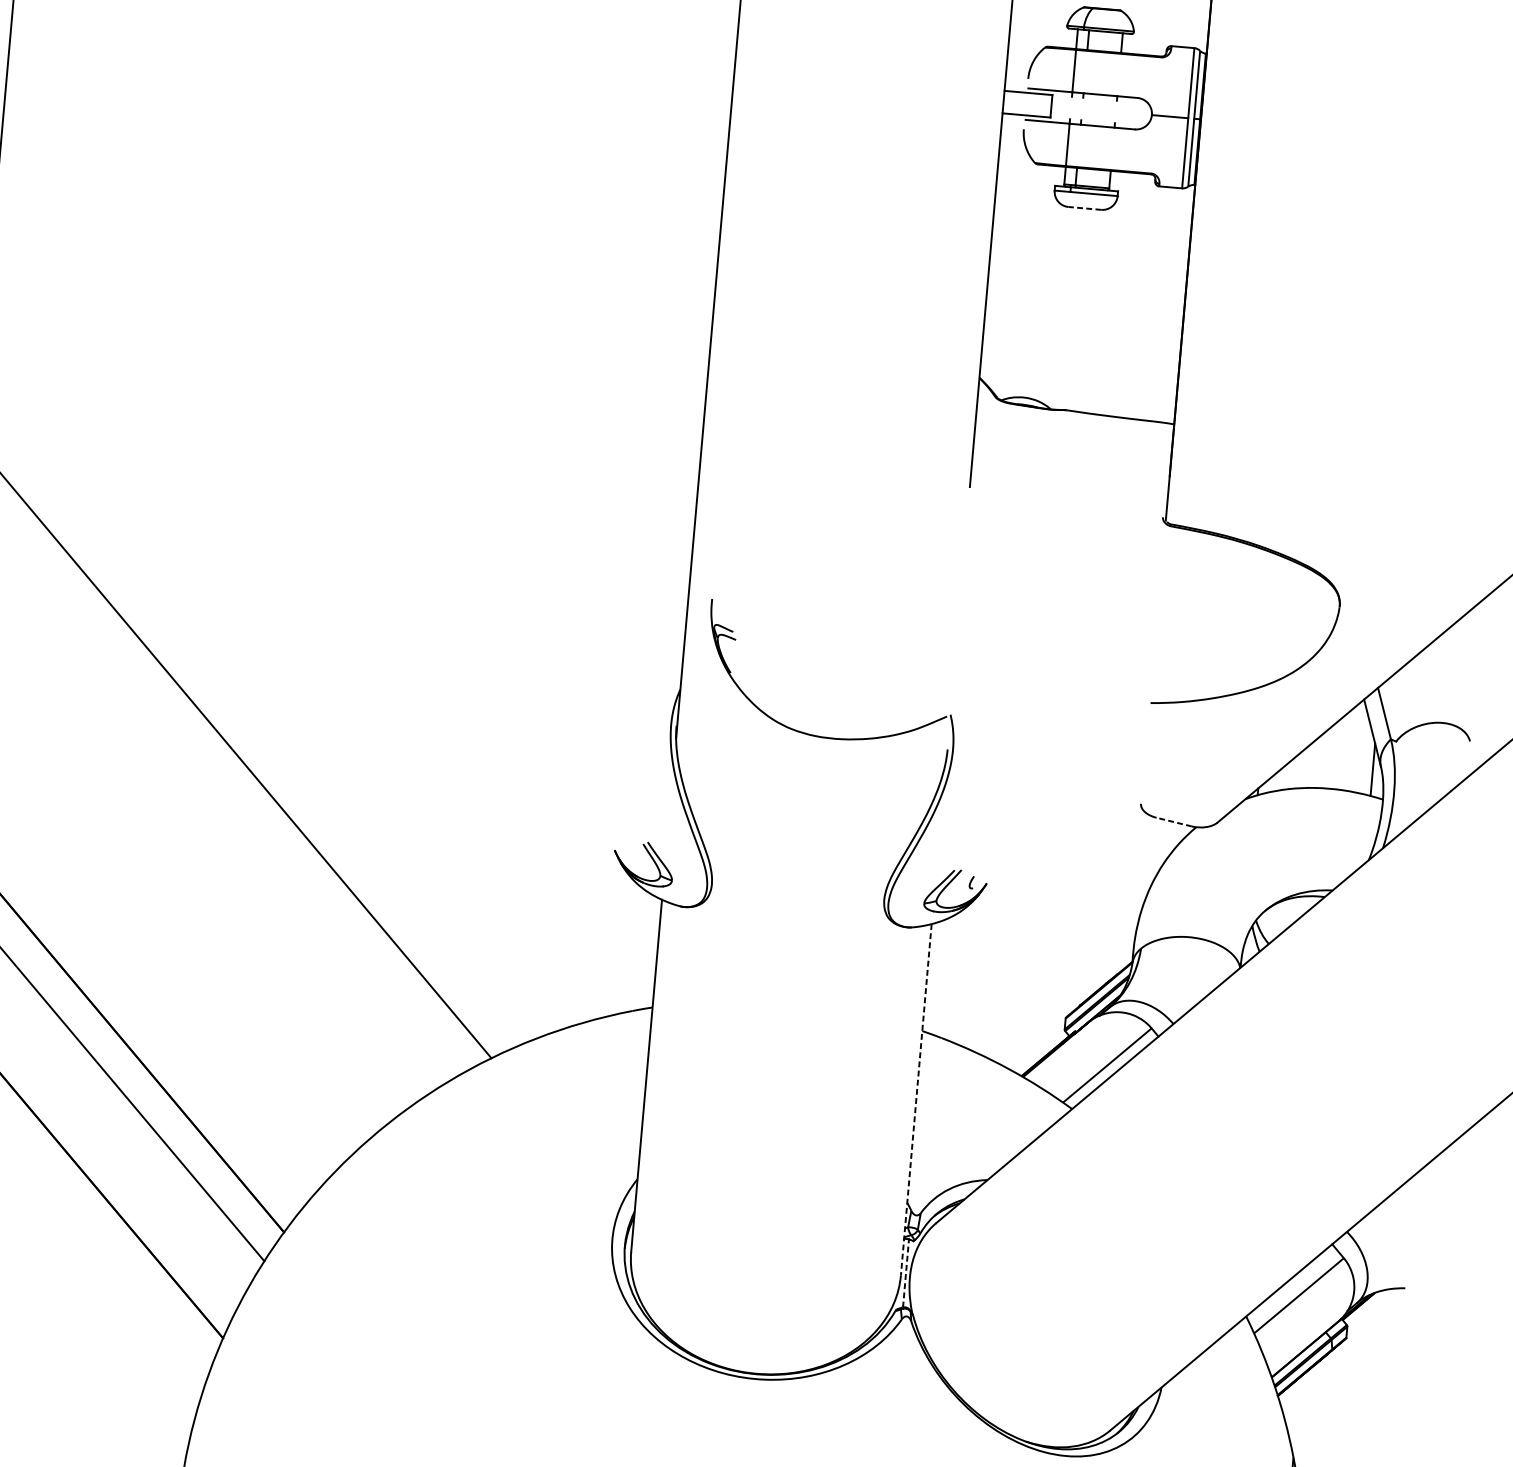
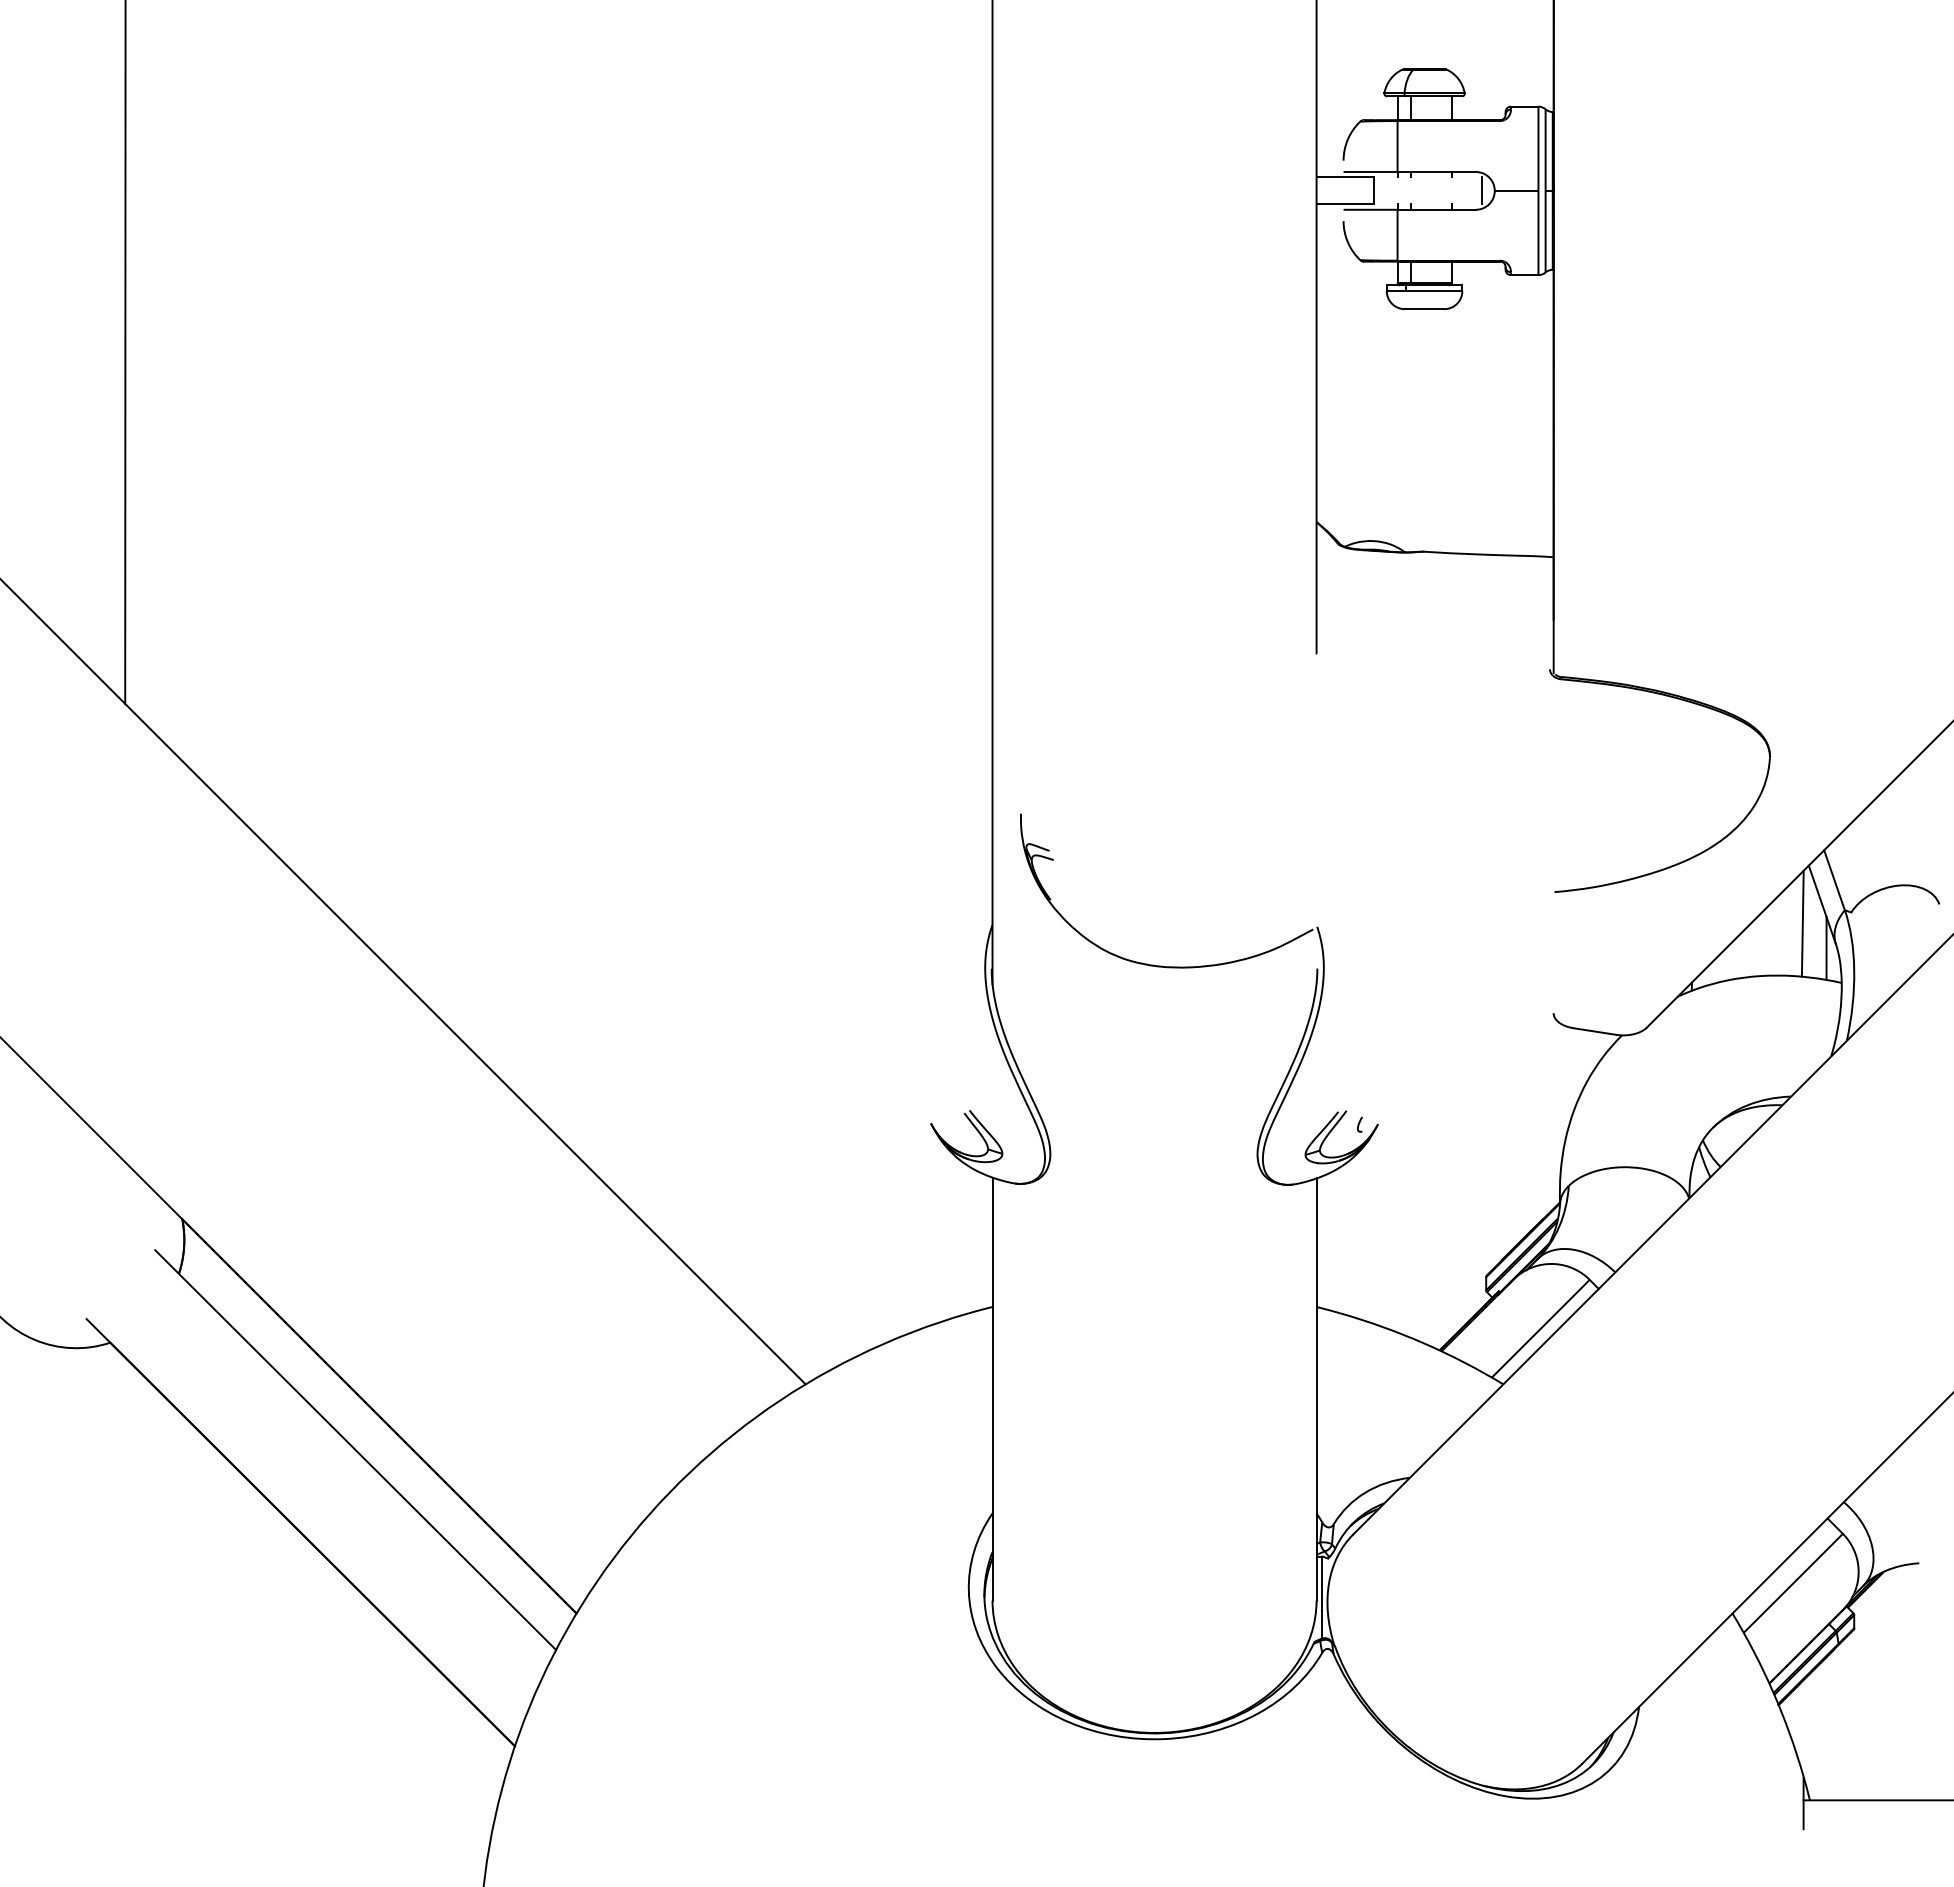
line: (1141, 113) -> (1482, 190), added
line: (1084, 208) -> (1424, 309), dashed -> solid
line: (1354, 747) -> (1802, 923), added
line: (1174, 822) -> (1595, 1031), dashed -> solid
line: (916, 1100) -> (1316, 1390), dashed -> solid
line: (906, 1273) -> (1322, 1597), dashed -> solid

